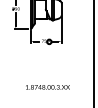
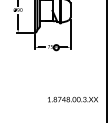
text: (47, 87) -> (72, 99), moved

